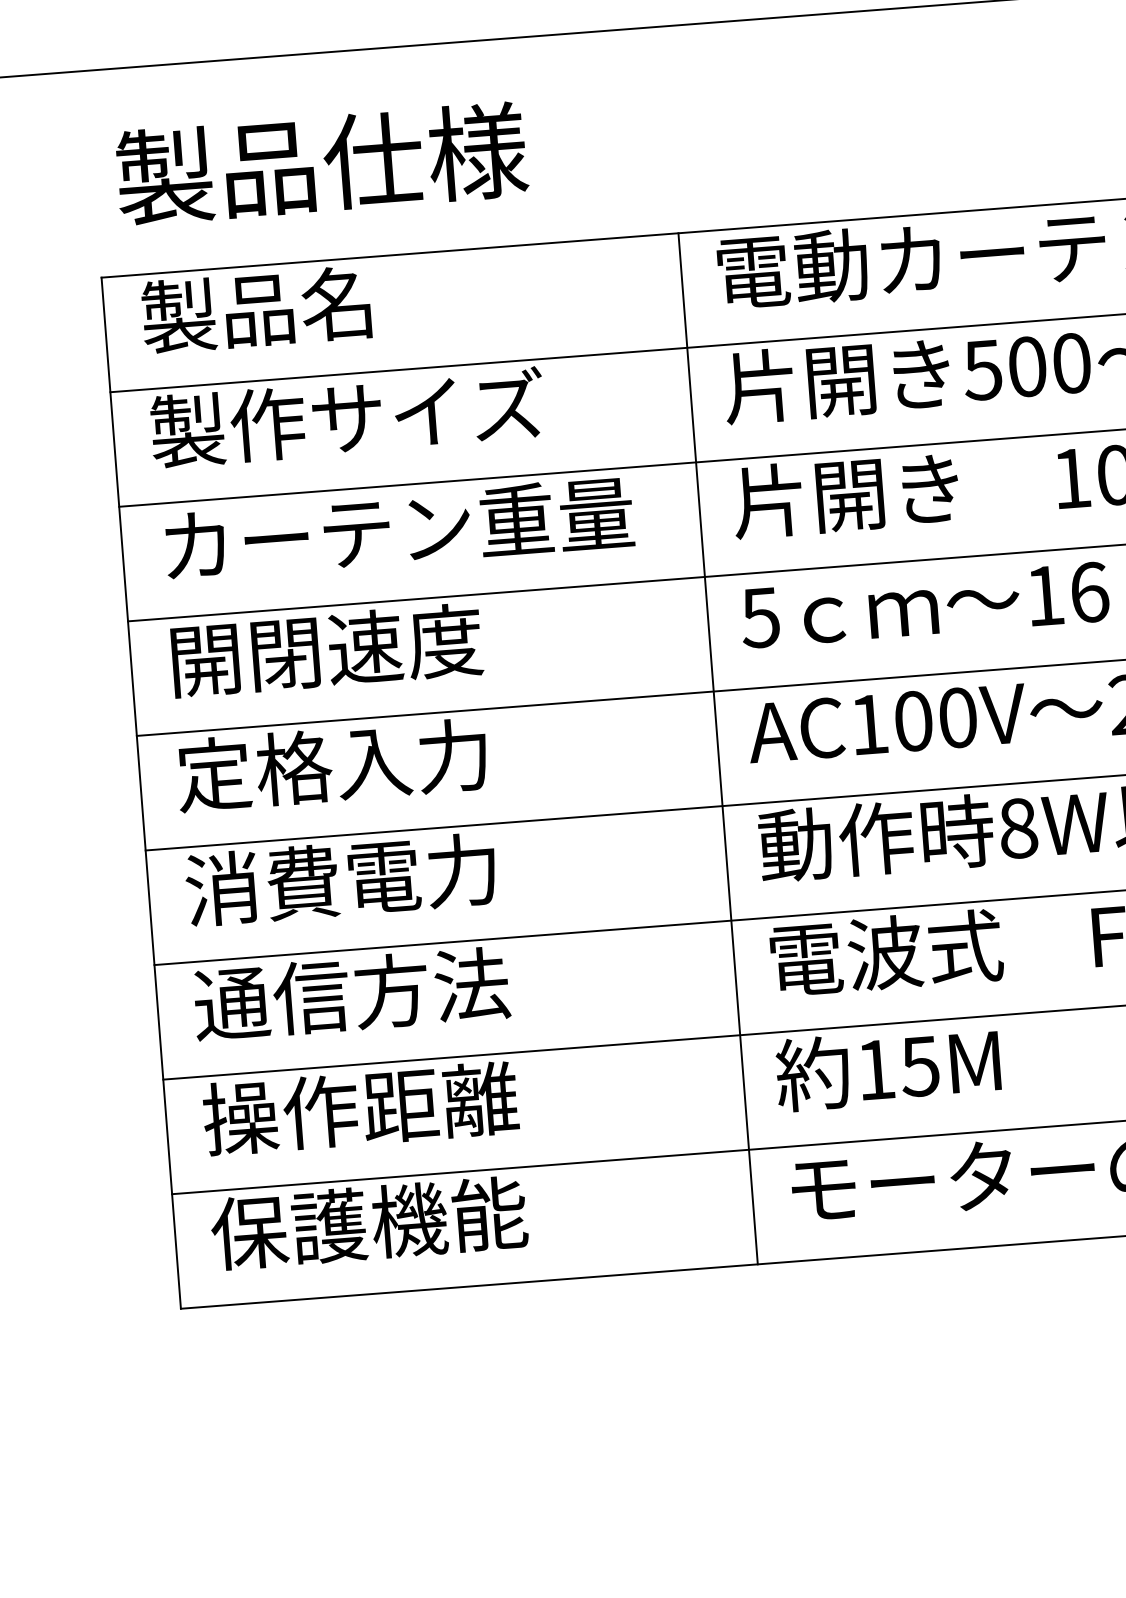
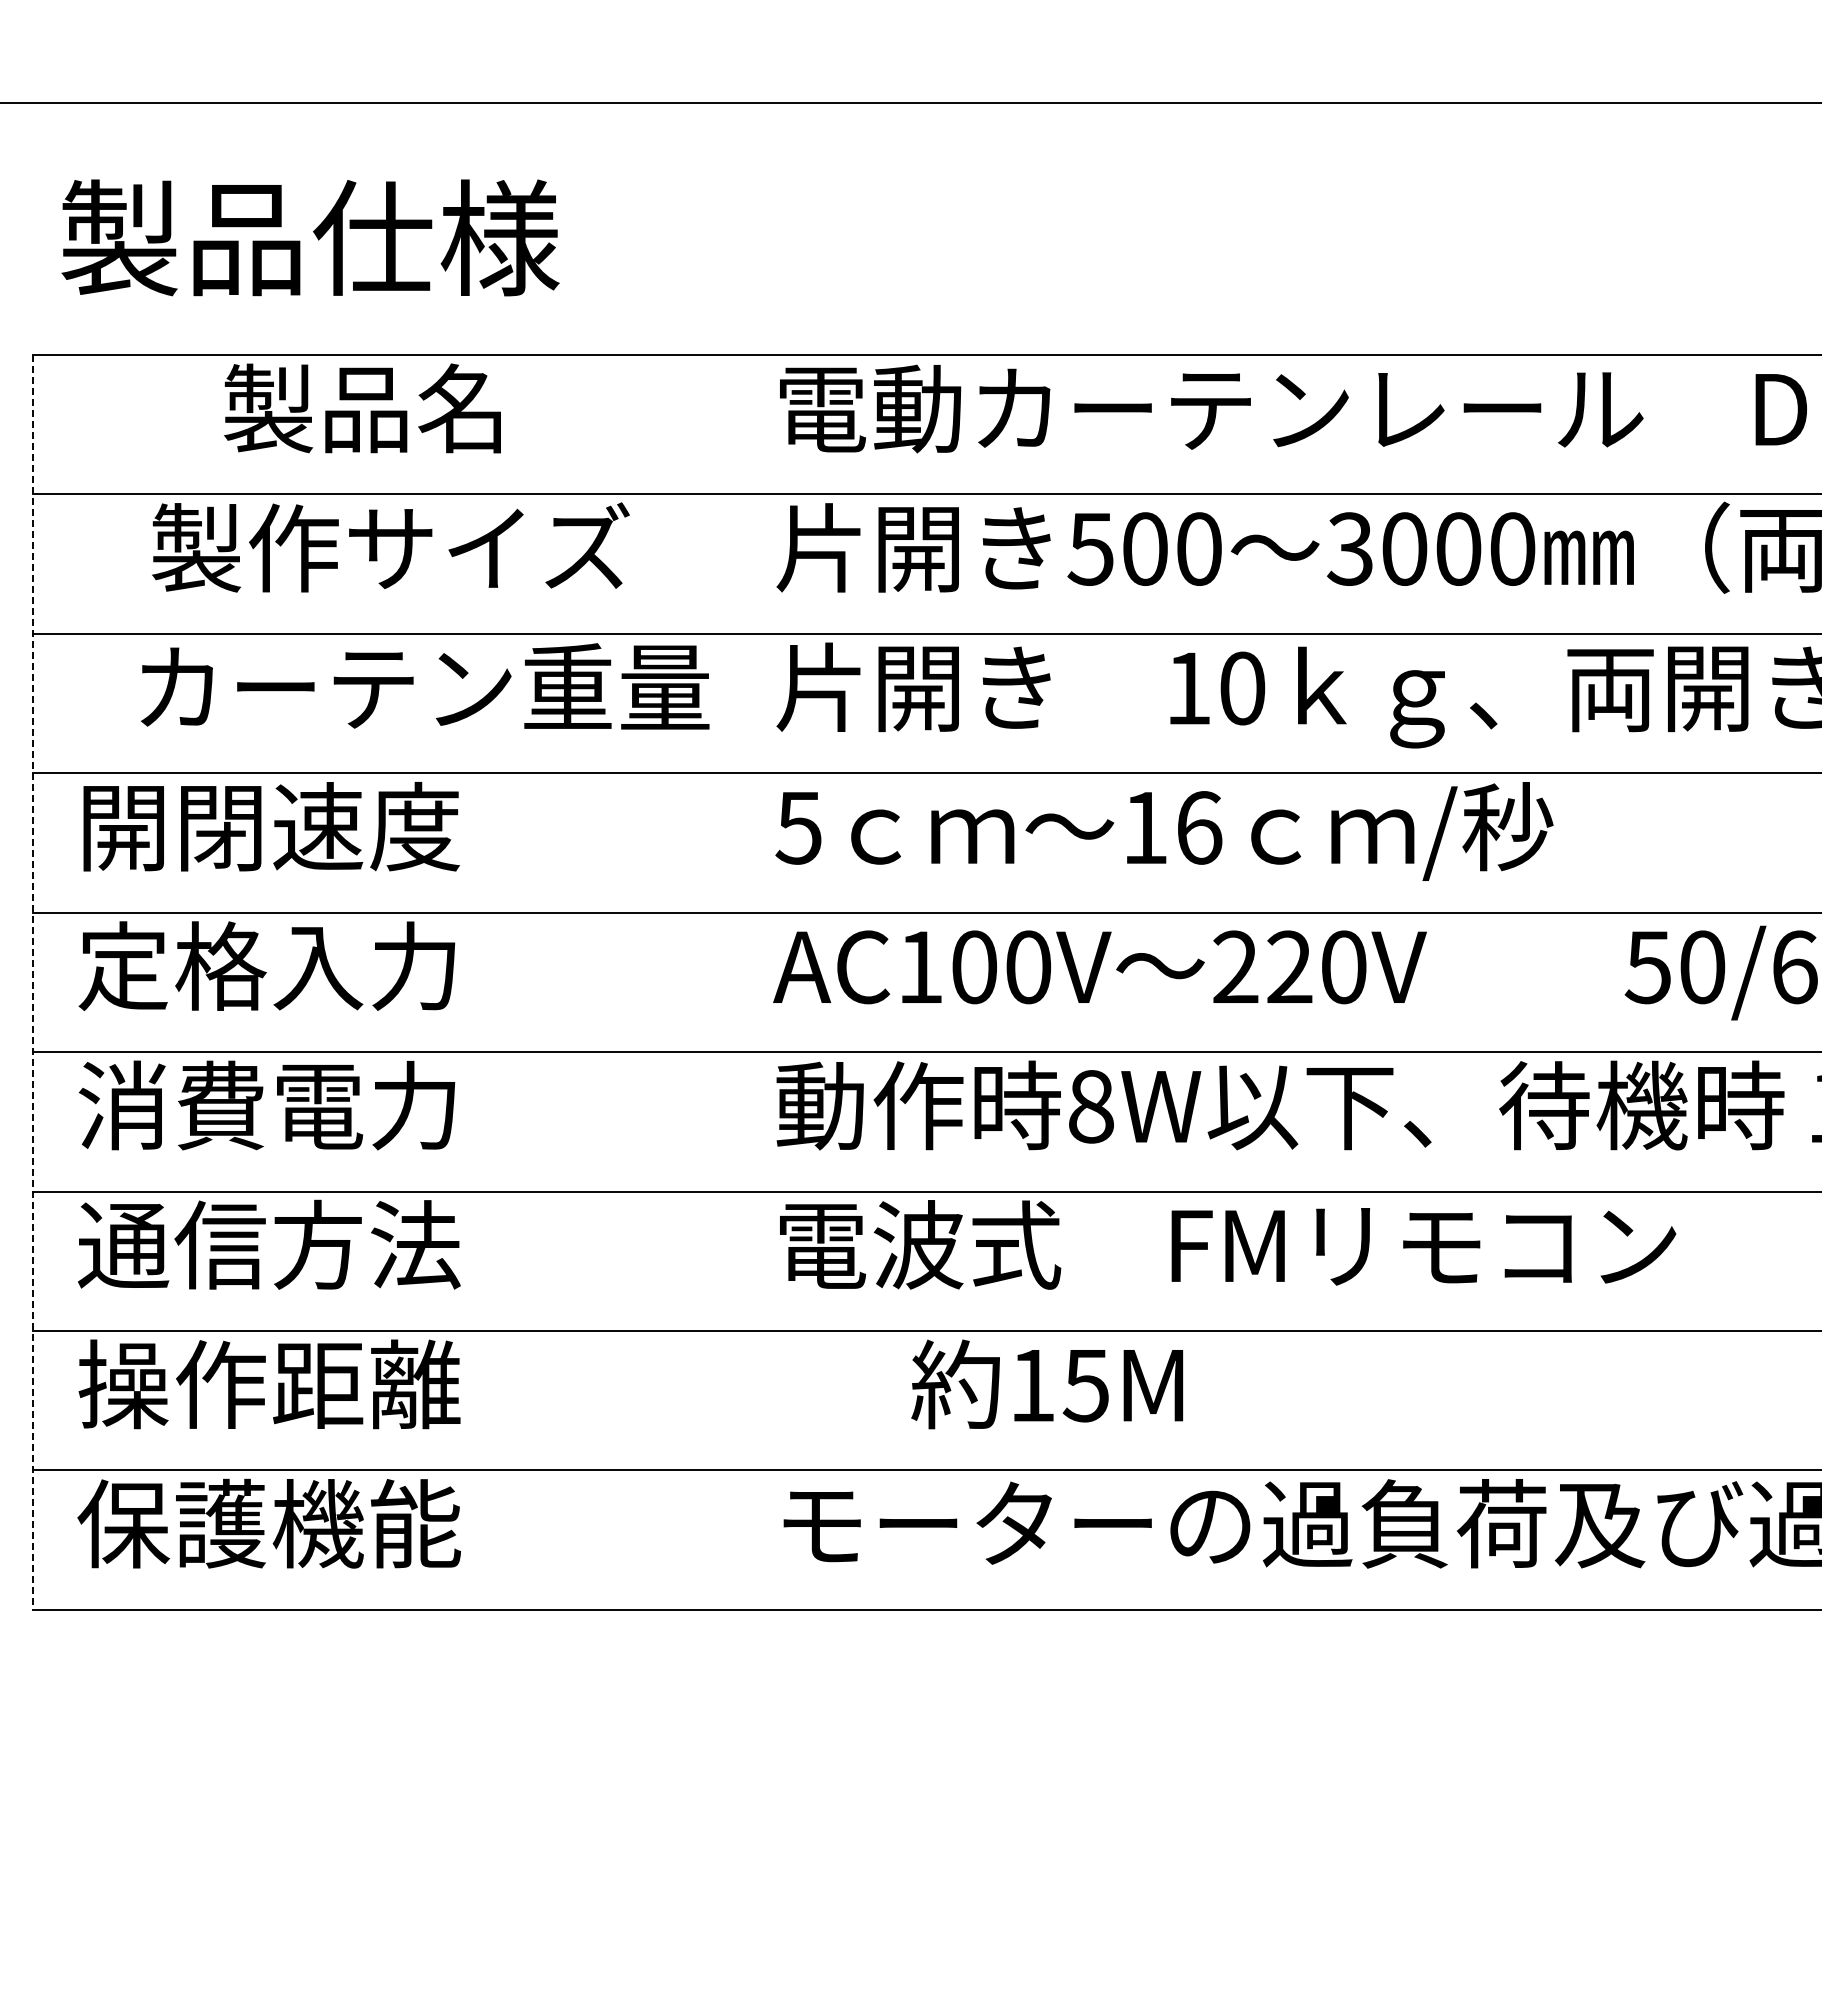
text: (256, 309) -> (362, 408), moved
text: (347, 417) -> (390, 547), moved
text: (398, 528) -> (424, 686), moved
line: (718, 748) -> (735, 982), removed
line: (141, 793) -> (33, 982), solid -> dashed
text: (888, 1068) -> (1047, 1384), moved

